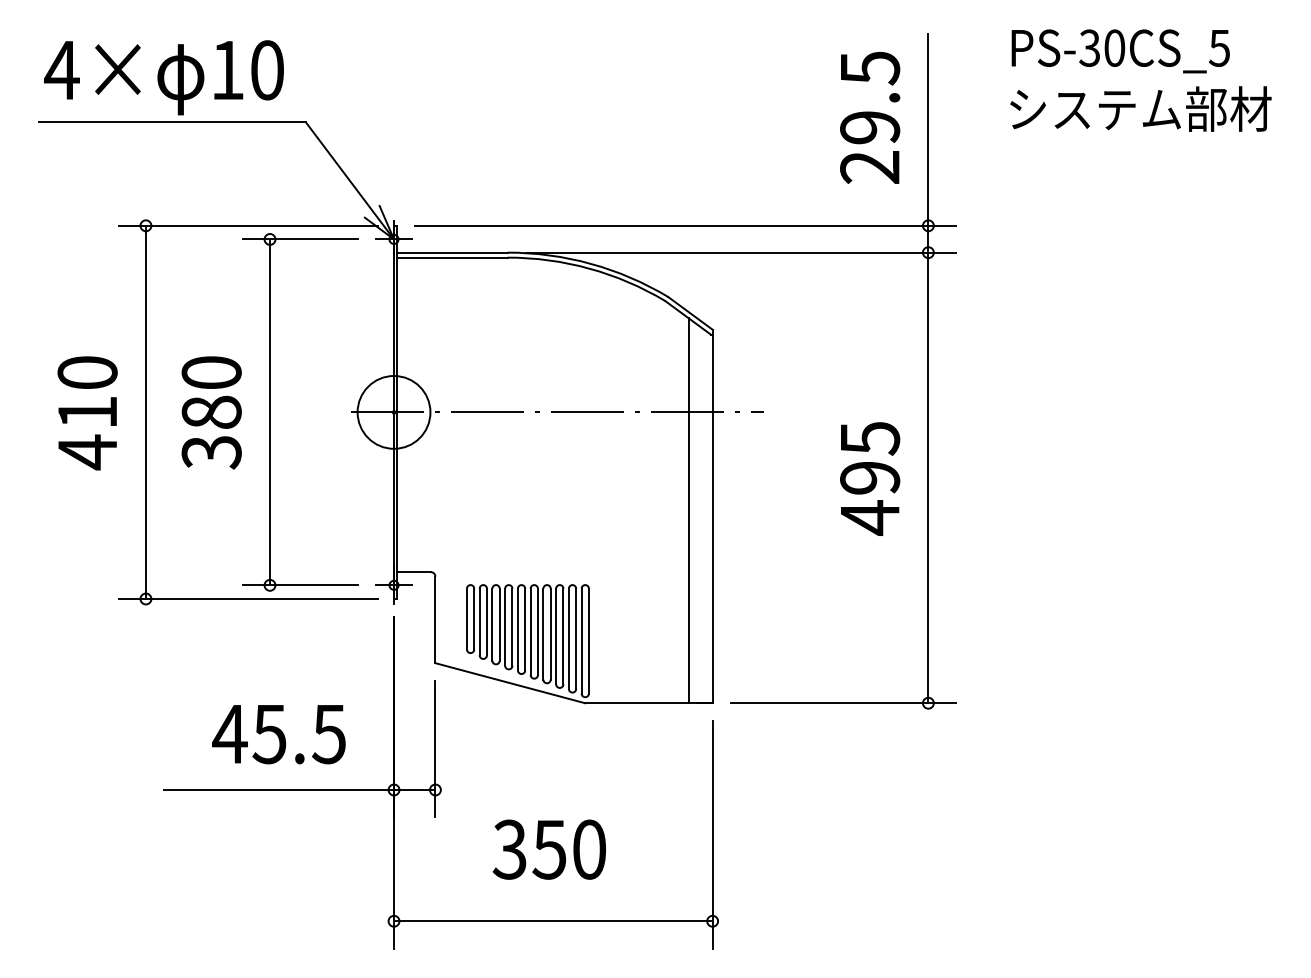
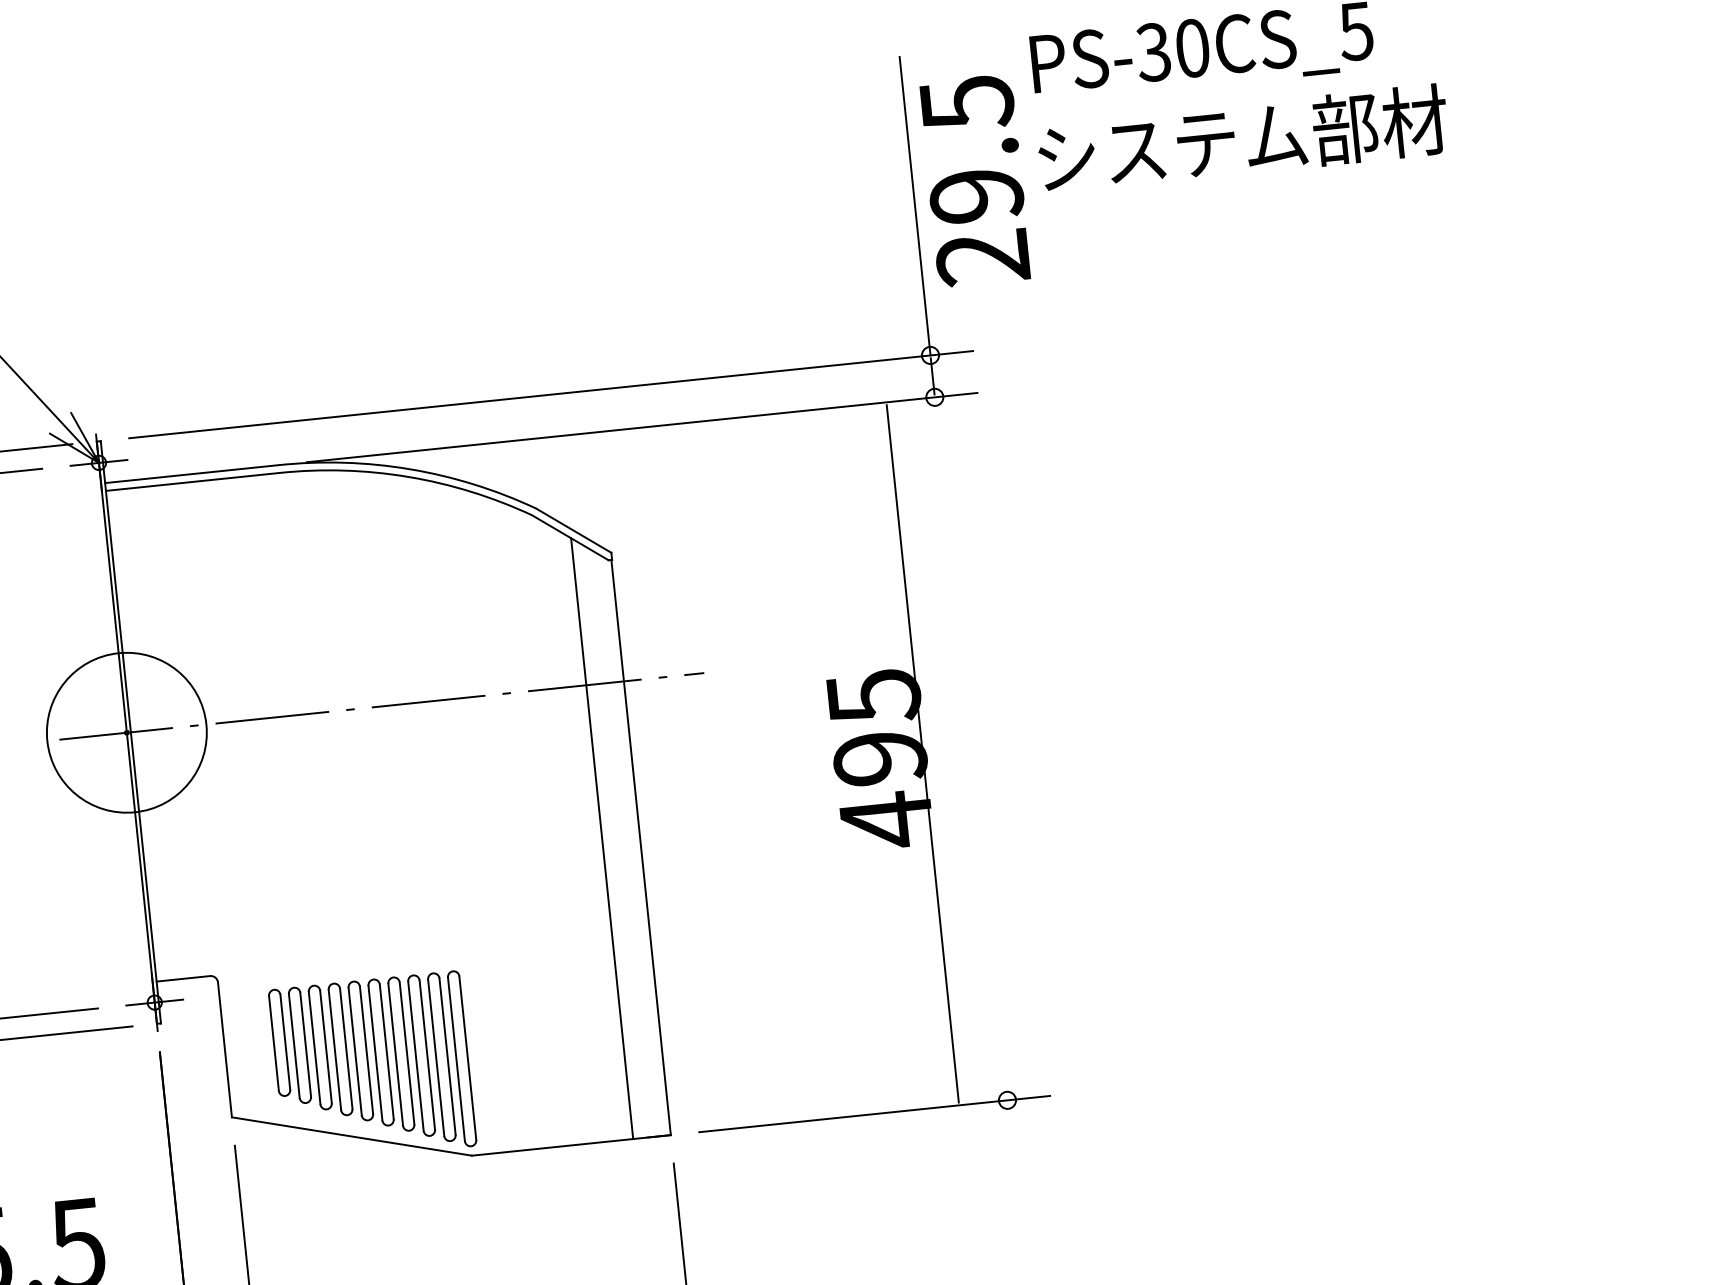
text: (870, 117) -> (975, 180), moved
circle: (393, 412) -> (126, 732), size x1.4
line: (928, 477) -> (922, 753), moved

